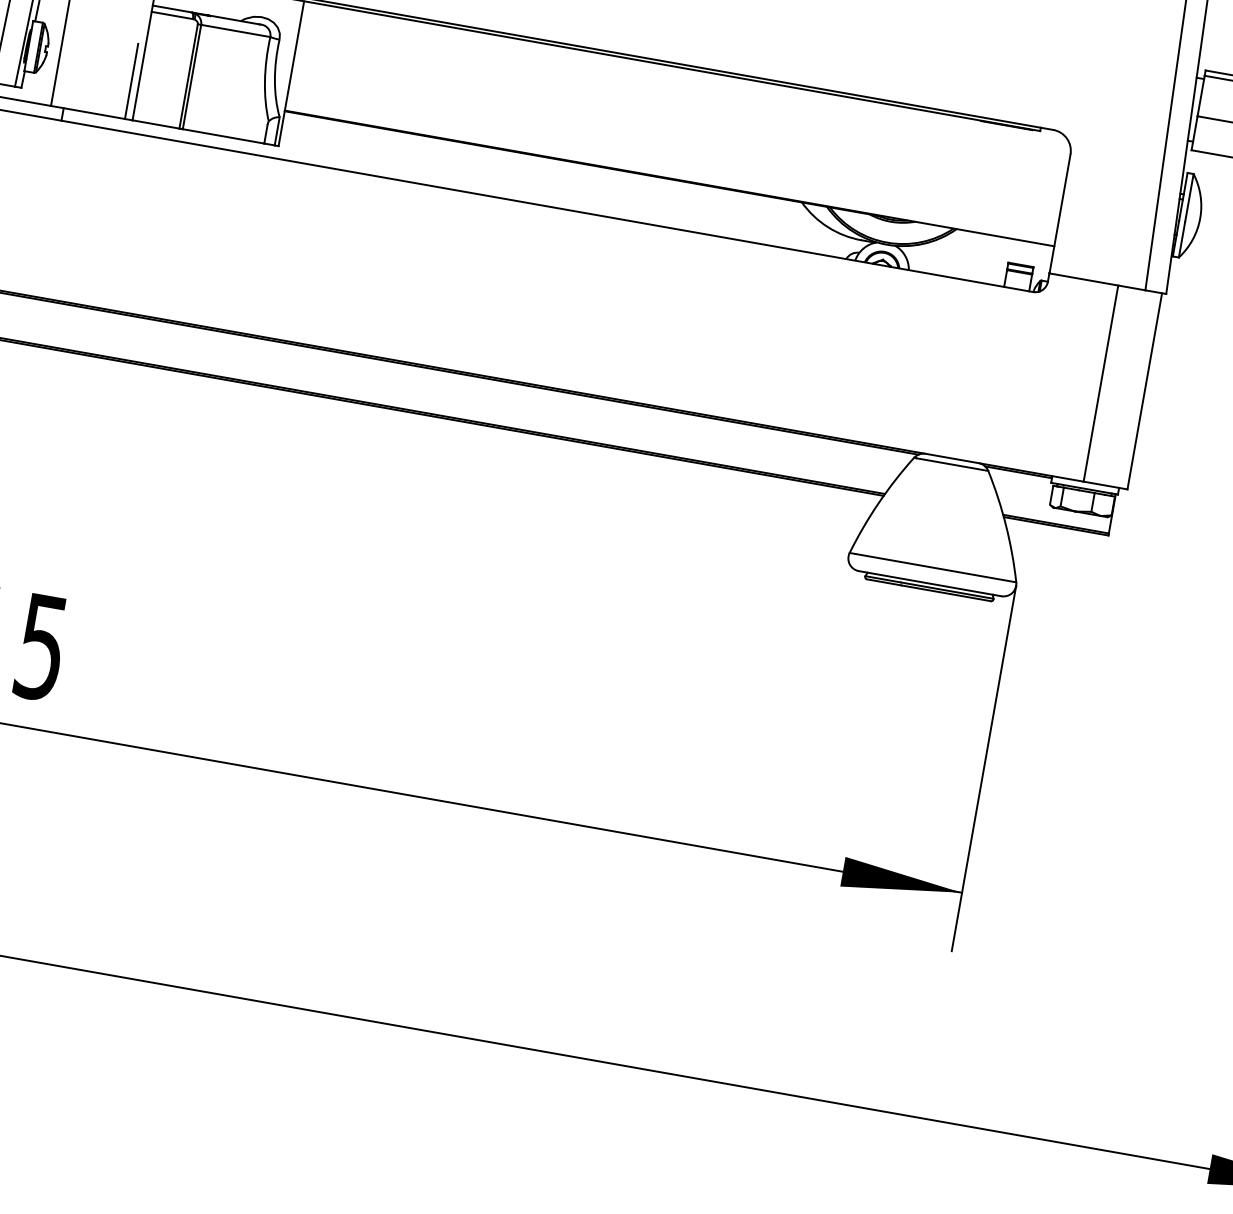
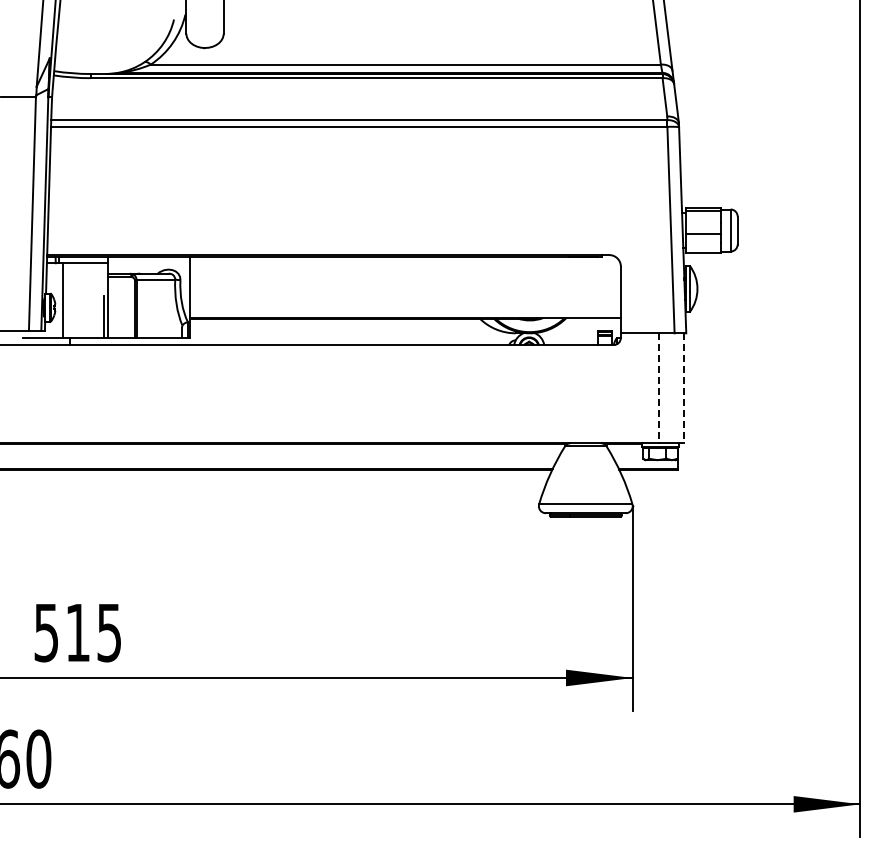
line: (1101, 384) -> (659, 388), solid -> dashed
line: (1143, 391) -> (683, 388), solid -> dashed

